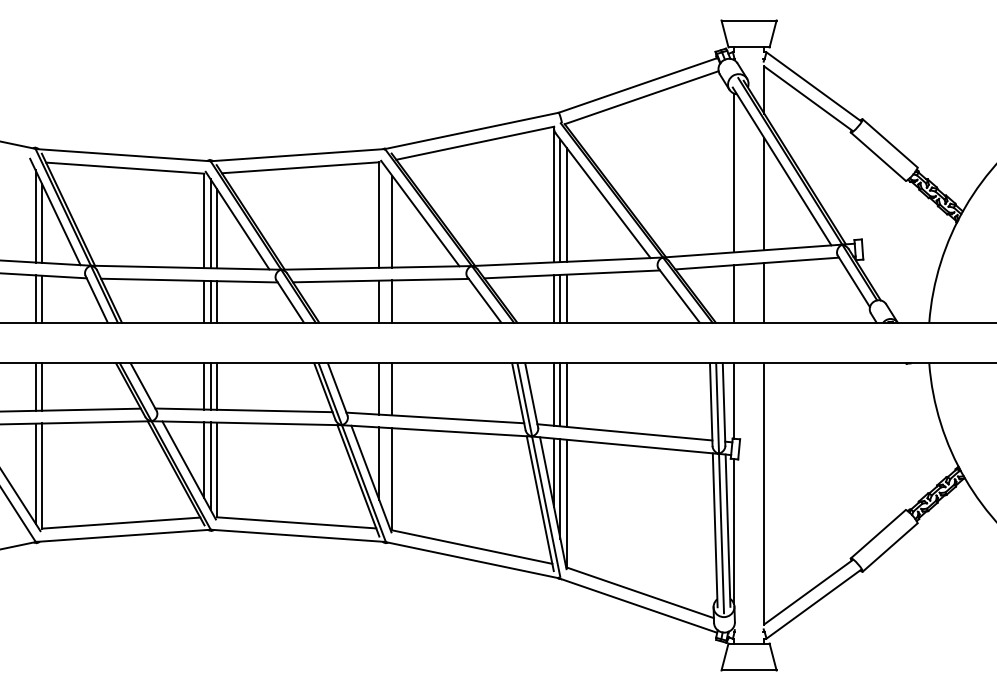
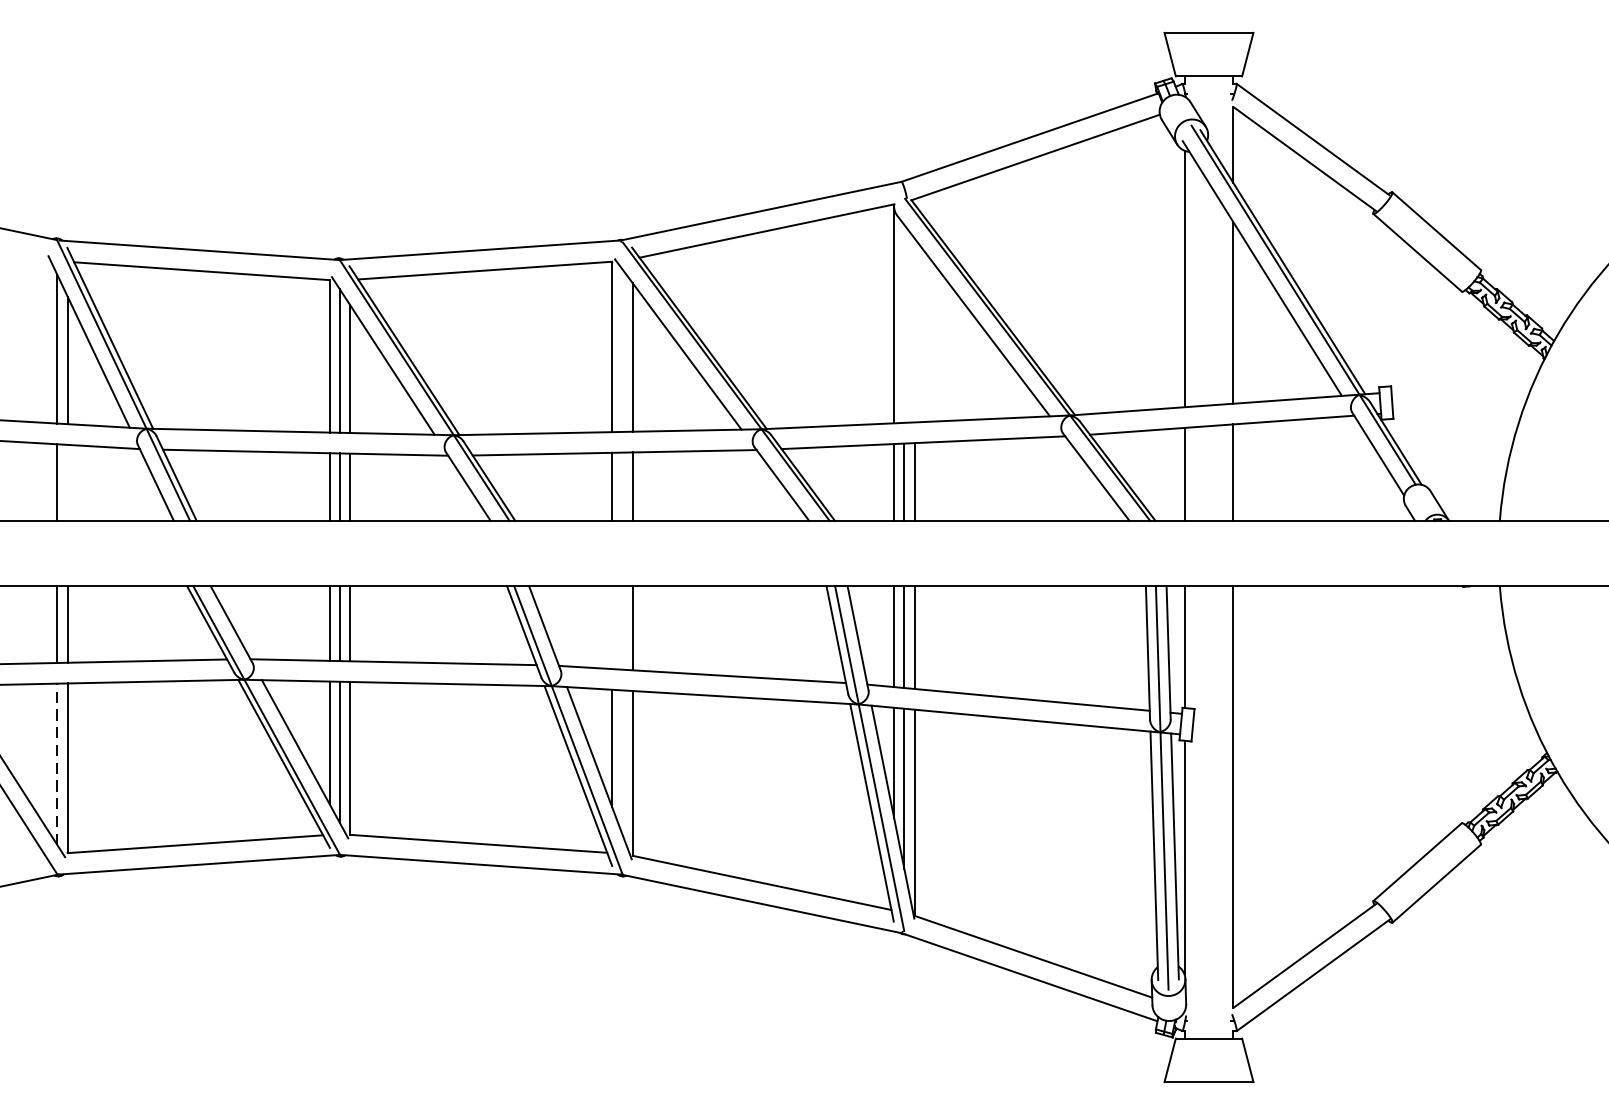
line: (560, 200) -> (904, 323), removed
line: (566, 204) -> (914, 329), removed
line: (42, 298) -> (68, 481), removed
line: (379, 388) -> (612, 626), removed
line: (35, 473) -> (57, 764), solid -> dashed

